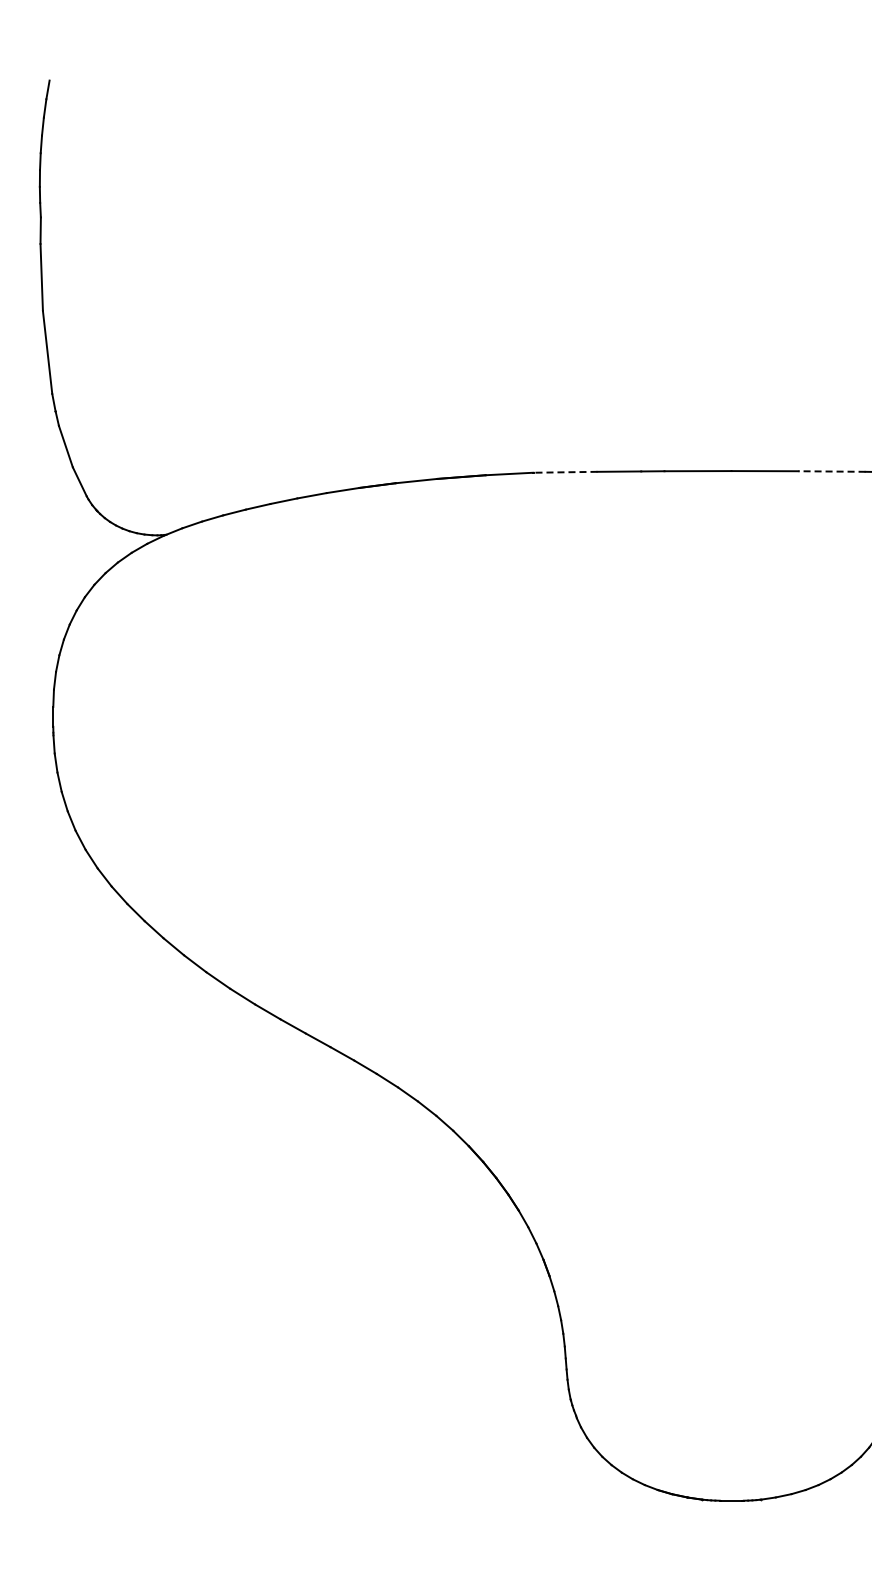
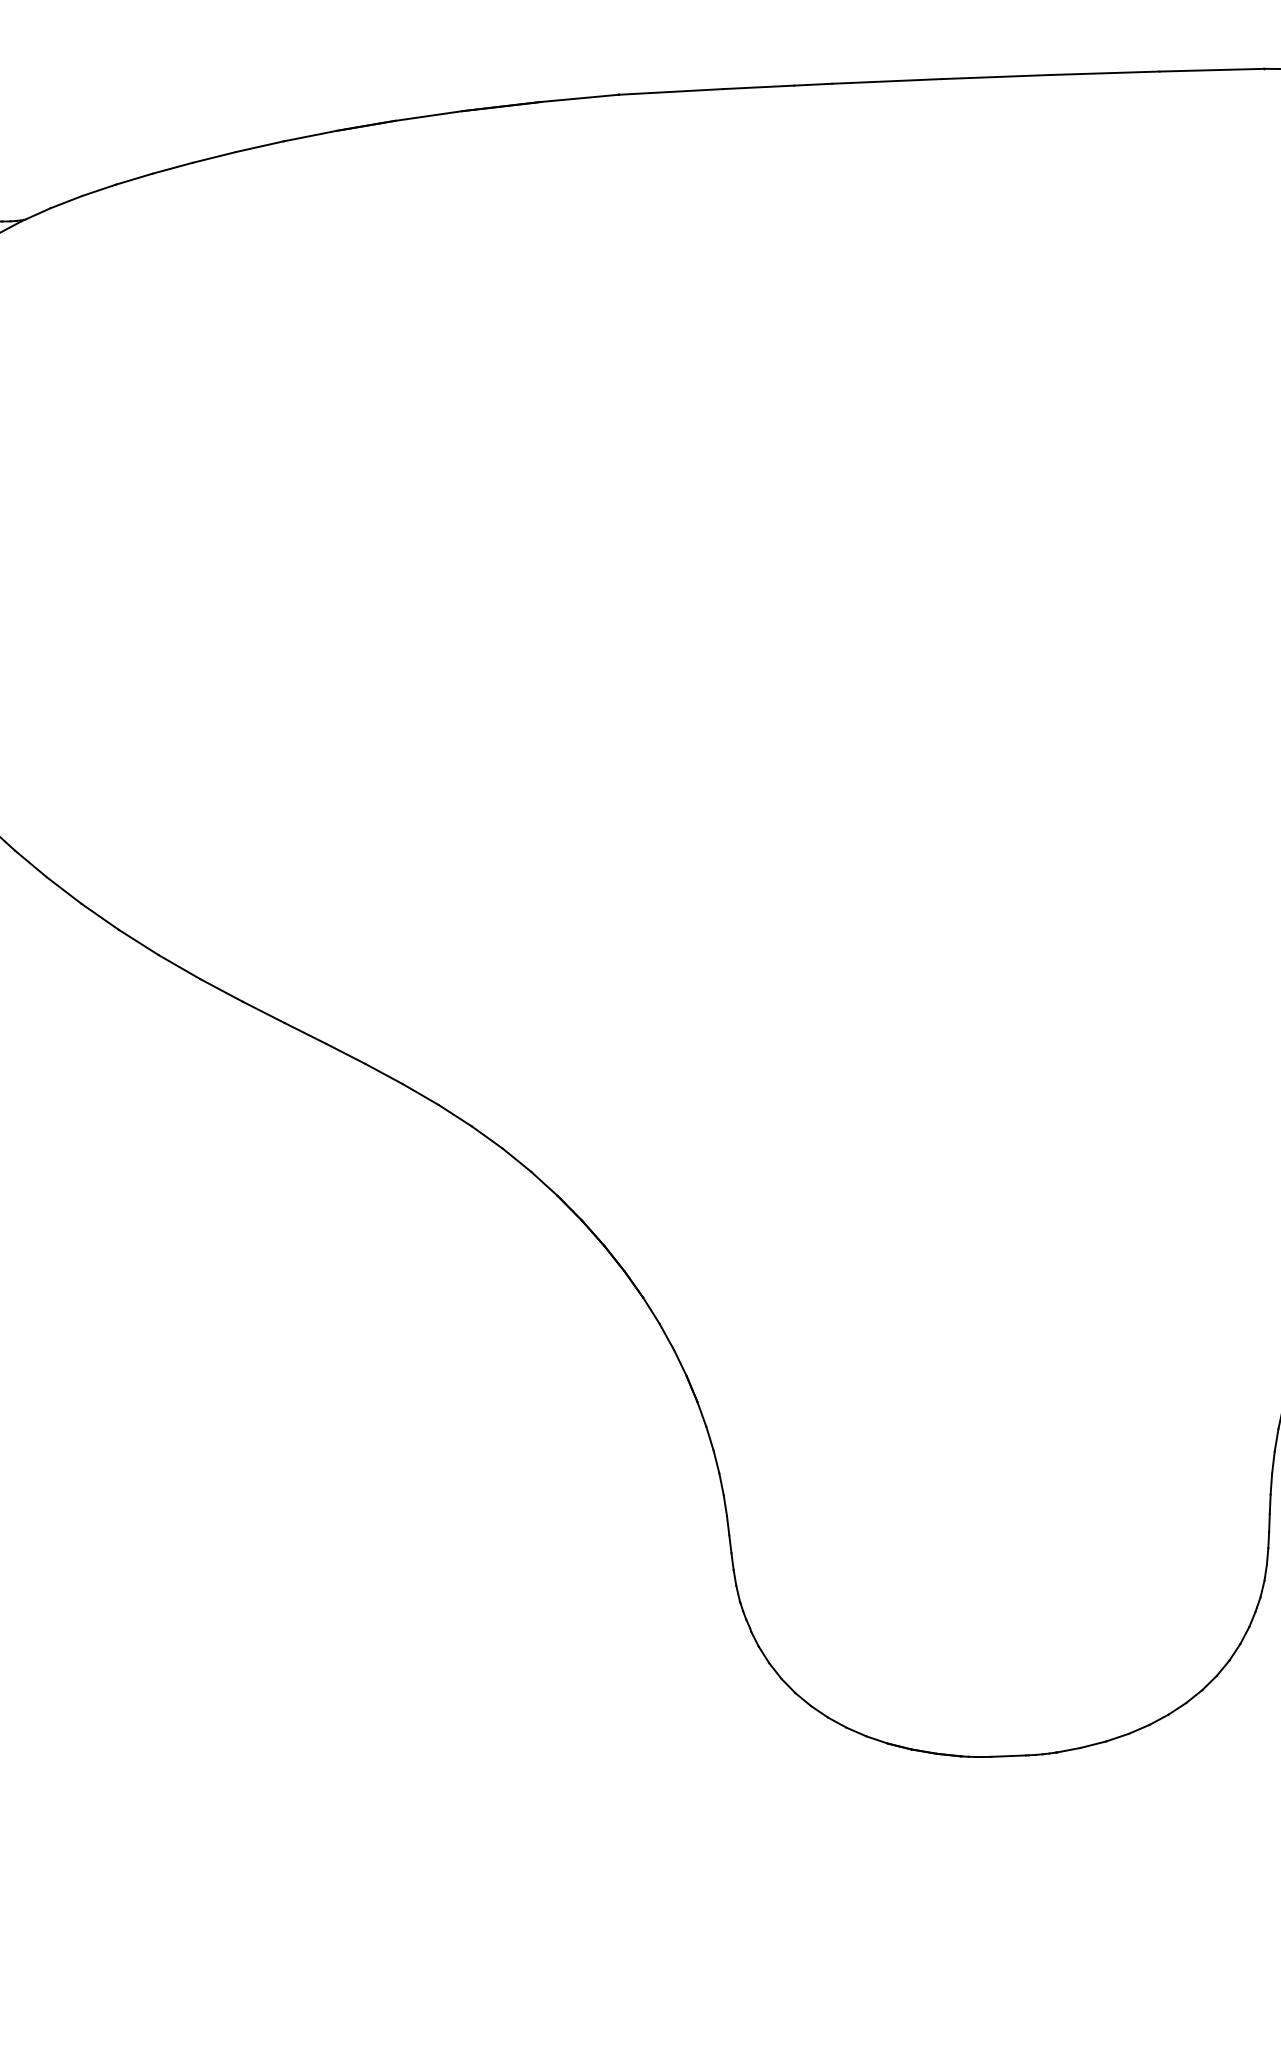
line: (832, 471) -> (1105, 73), dashed -> solid
line: (565, 472) -> (670, 92), dashed -> solid

